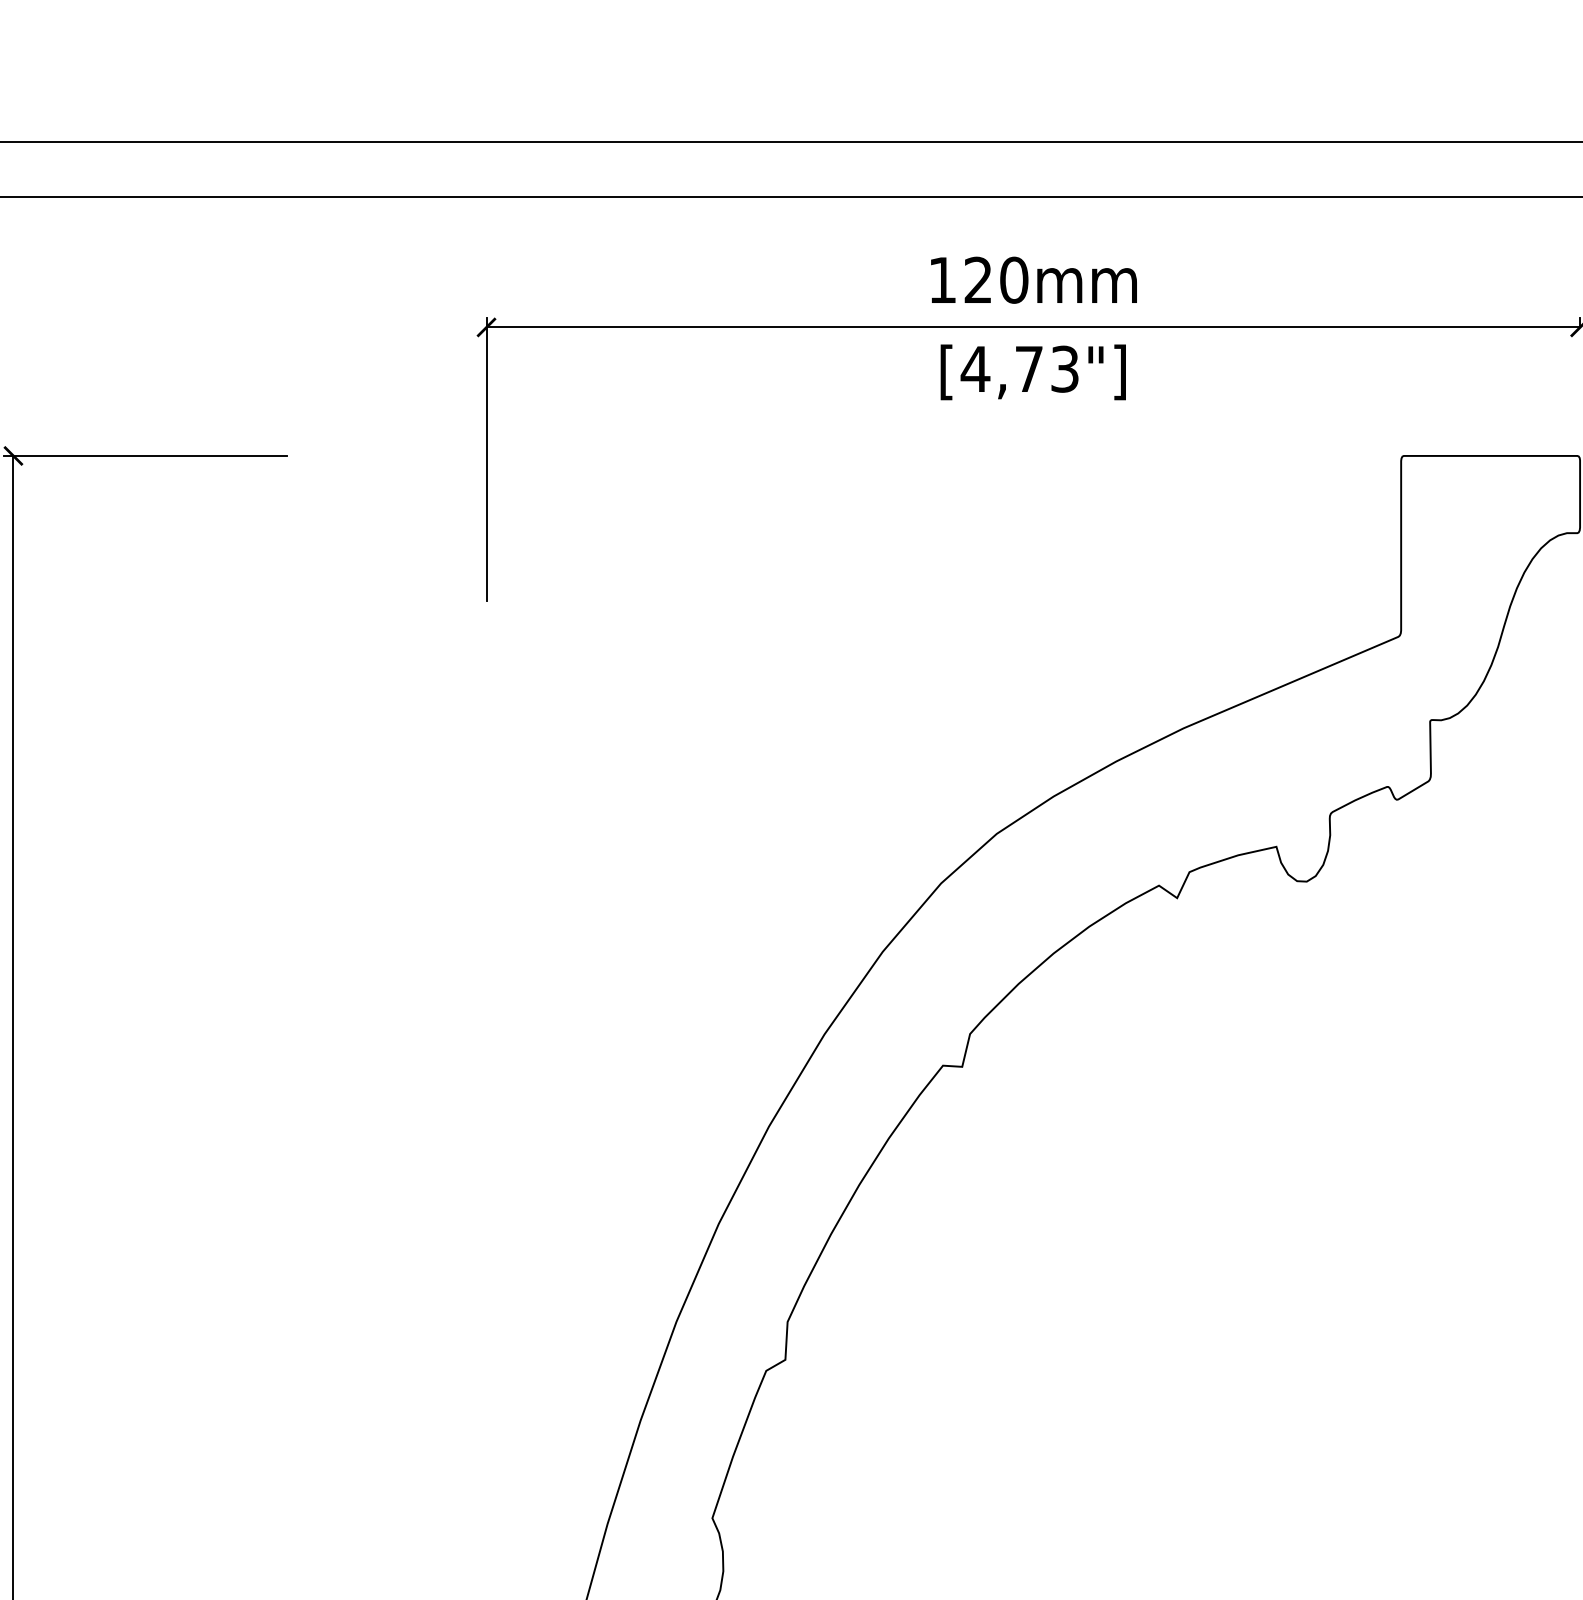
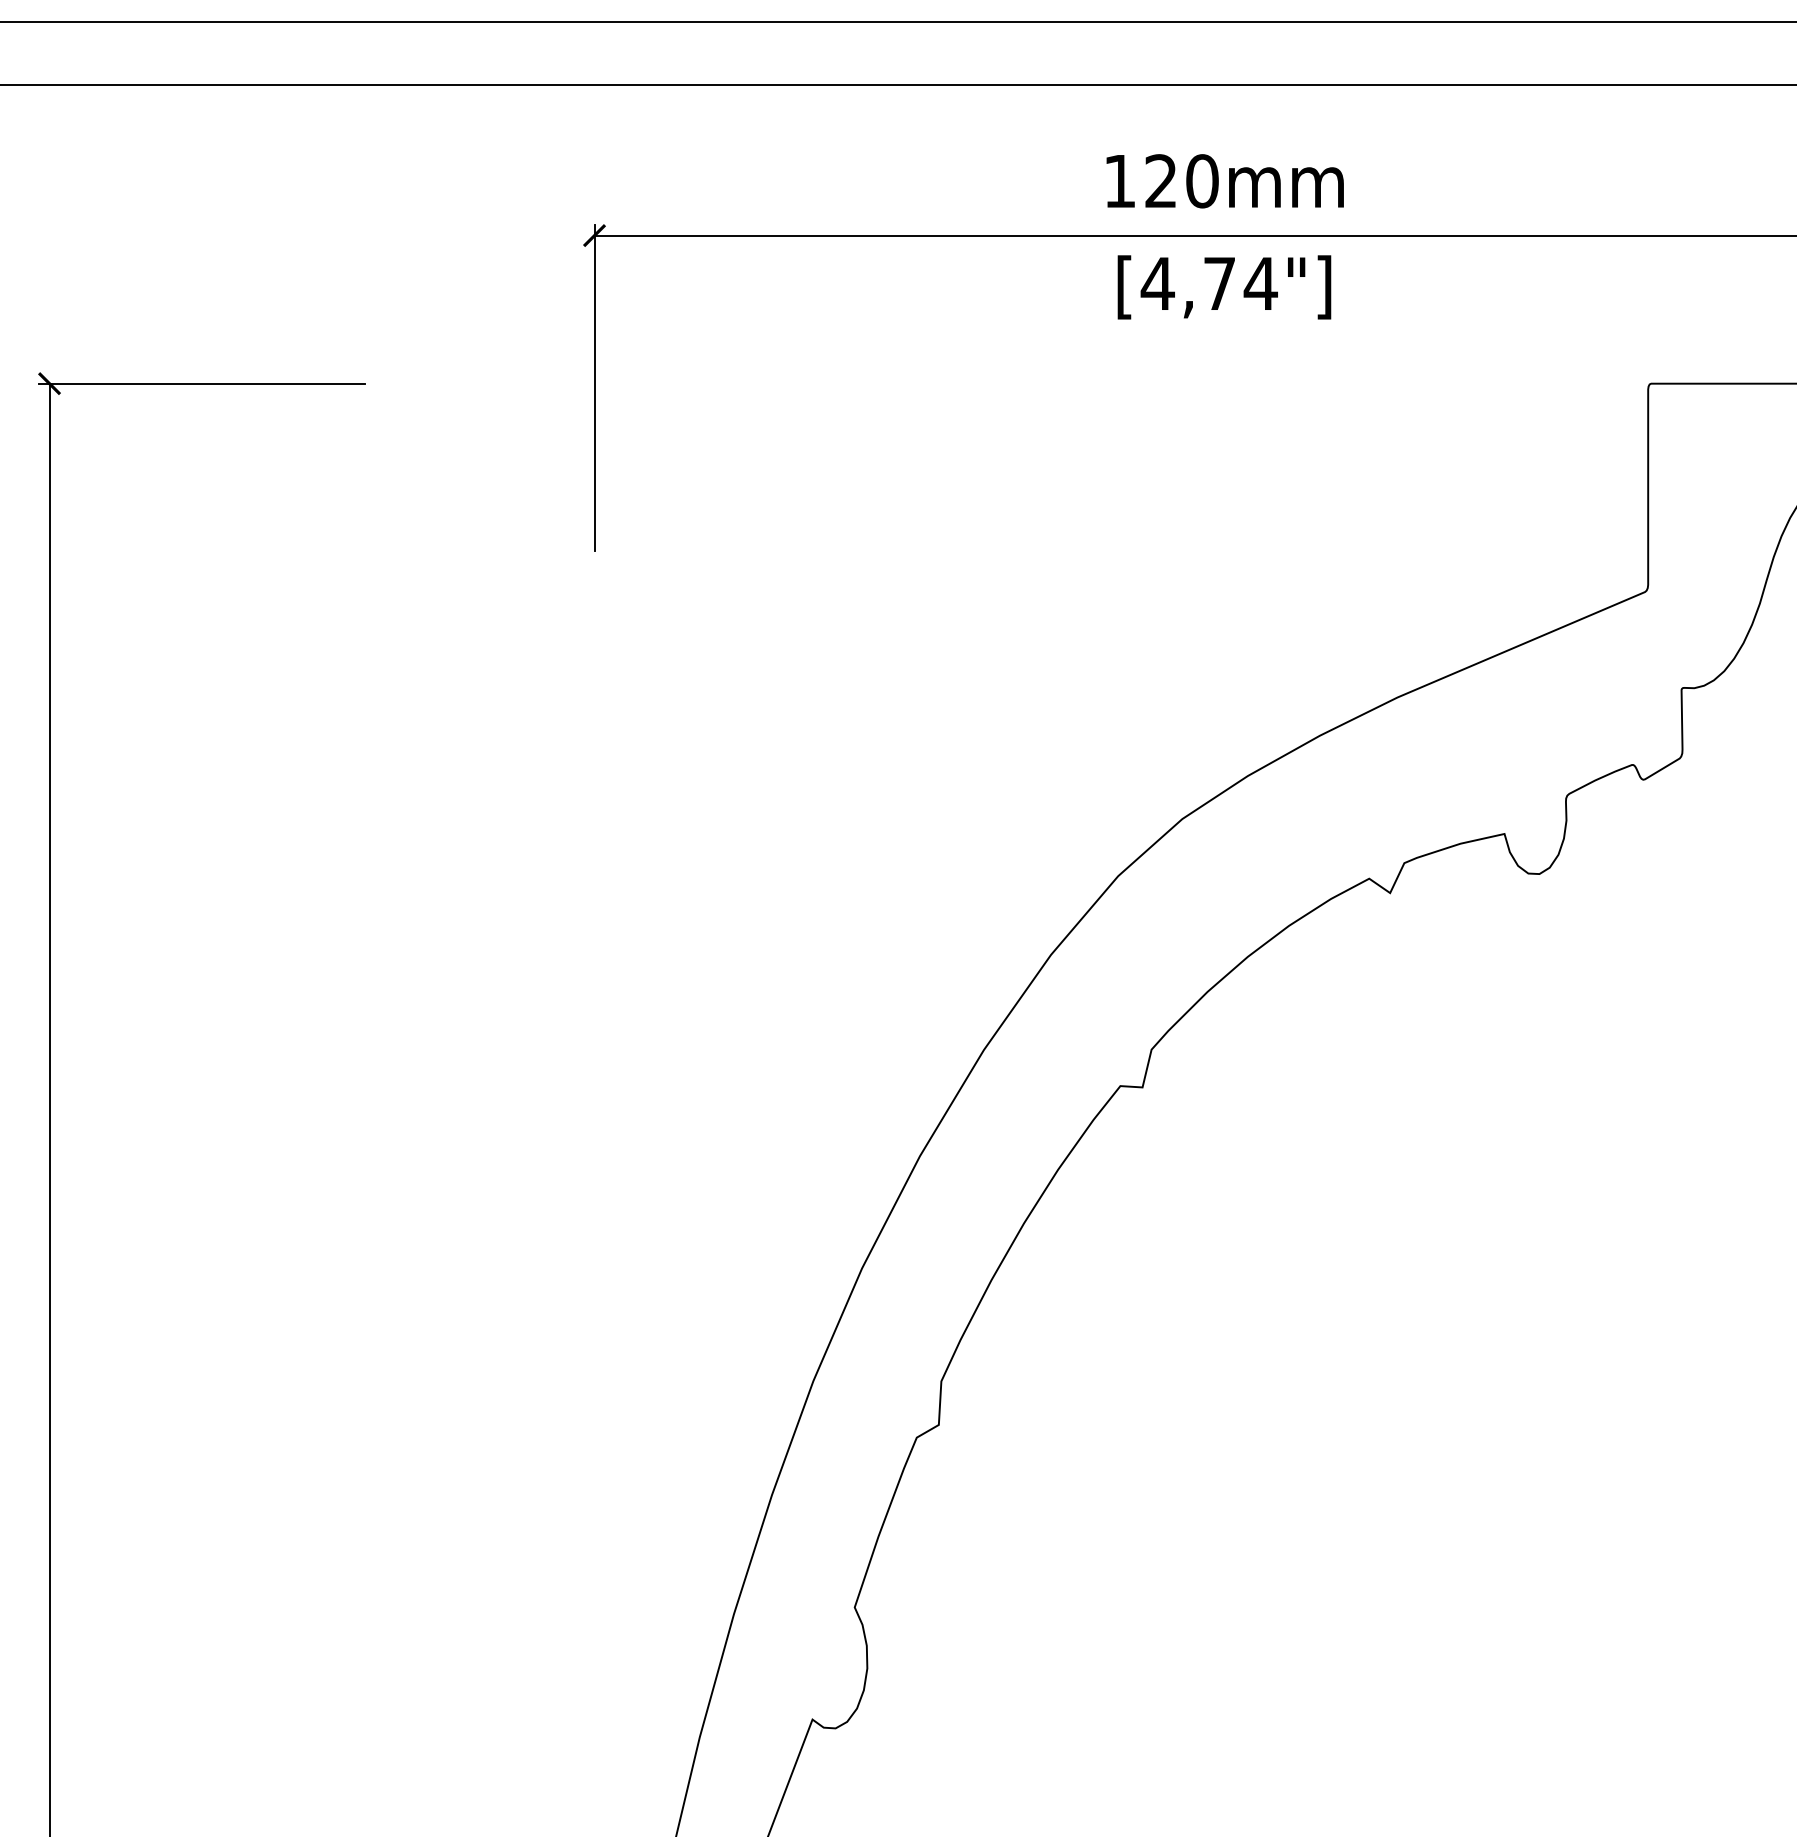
text: (1064, 368) -> (1260, 282), [4,73"] -> [4,74"]

